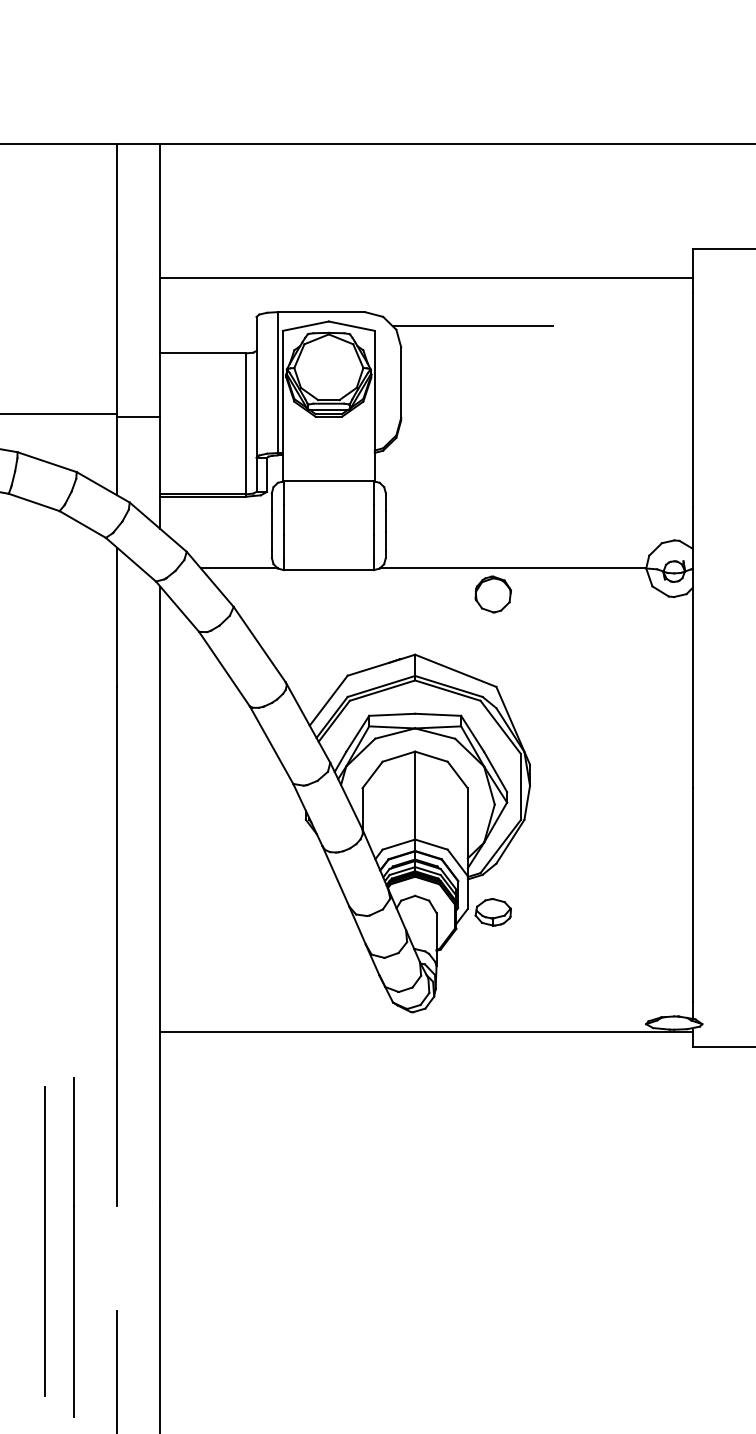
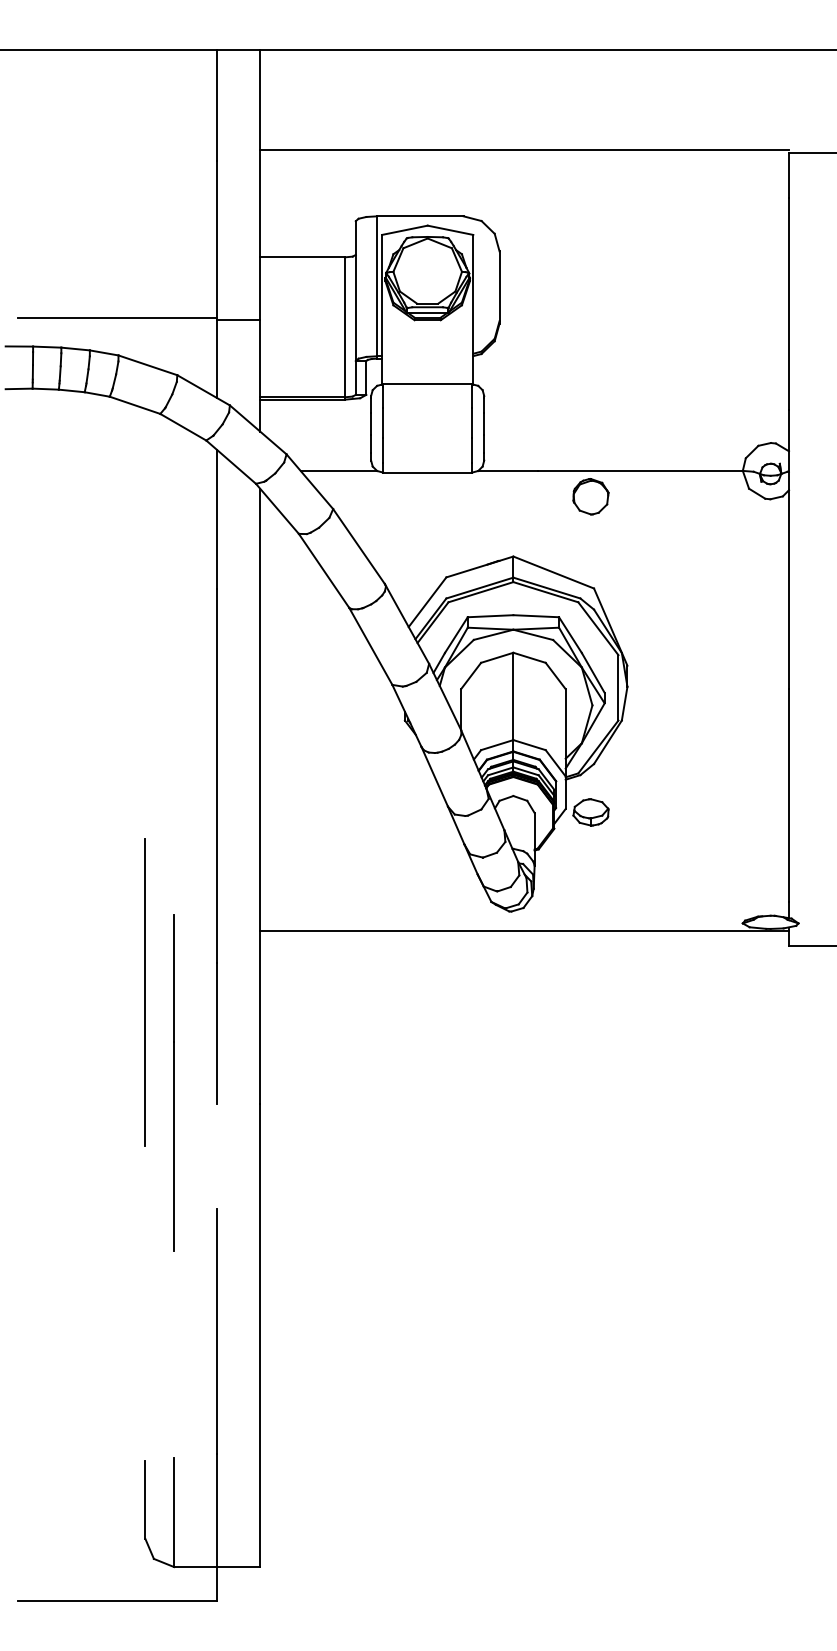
line: (426, 278) -> (524, 149), moved
line: (472, 326) -> (570, 230), removed
line: (43, 1240) -> (144, 992), moved
line: (72, 1246) -> (173, 1082), moved

